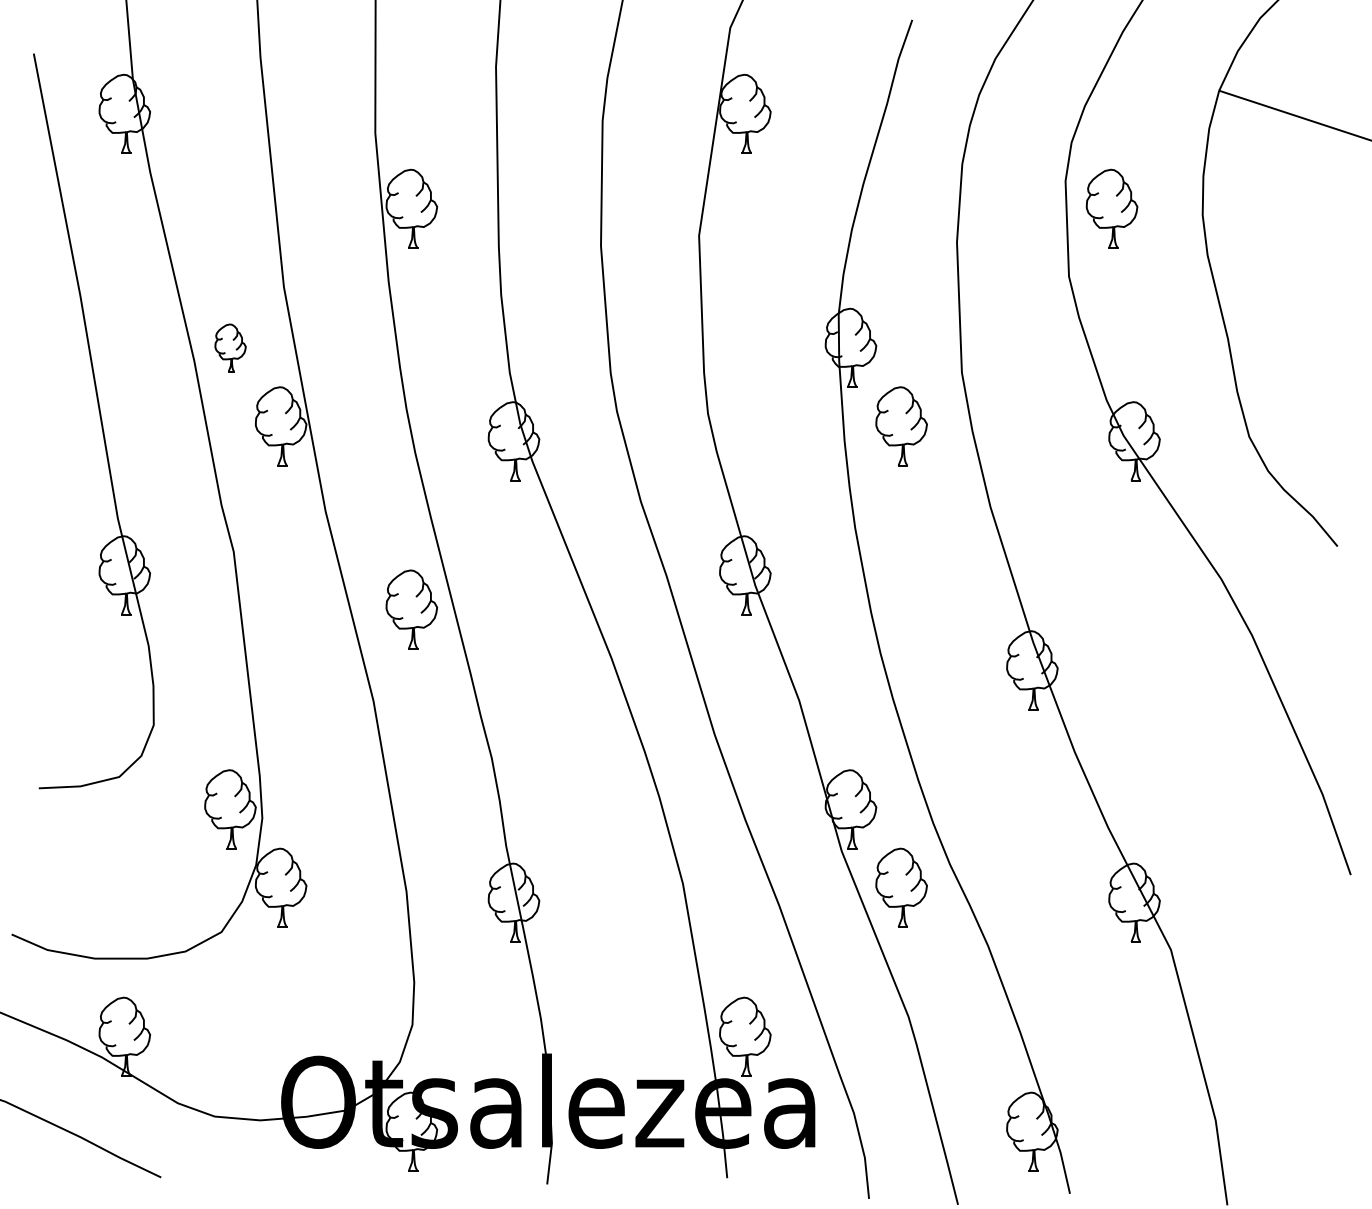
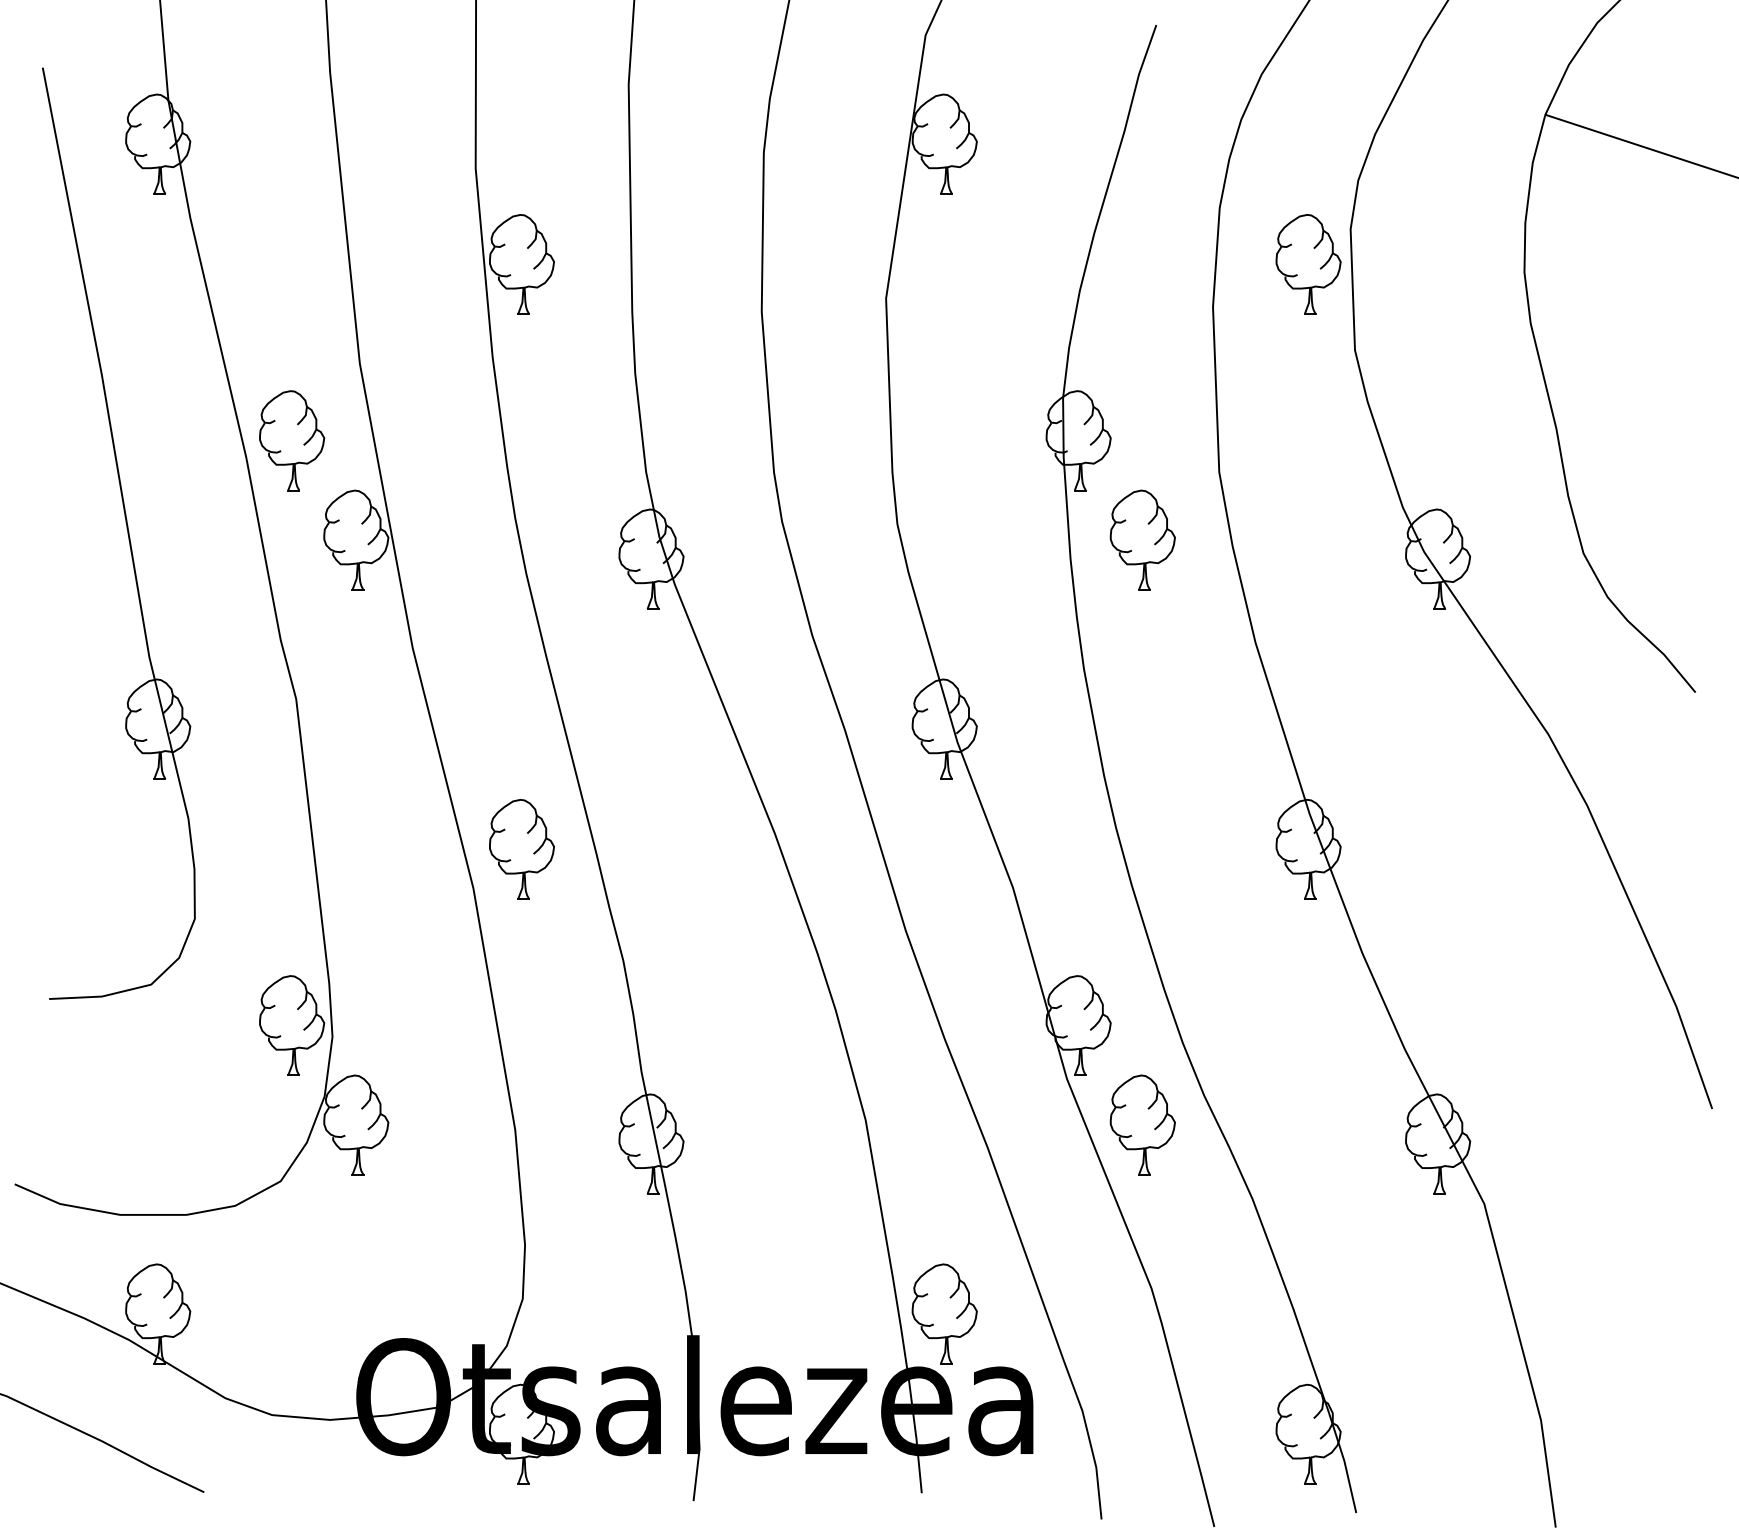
part: (1112, 208) -> (1308, 264), moved
part: (230, 347) -> (292, 440), size x1.67
part: (411, 609) -> (521, 849), moved

